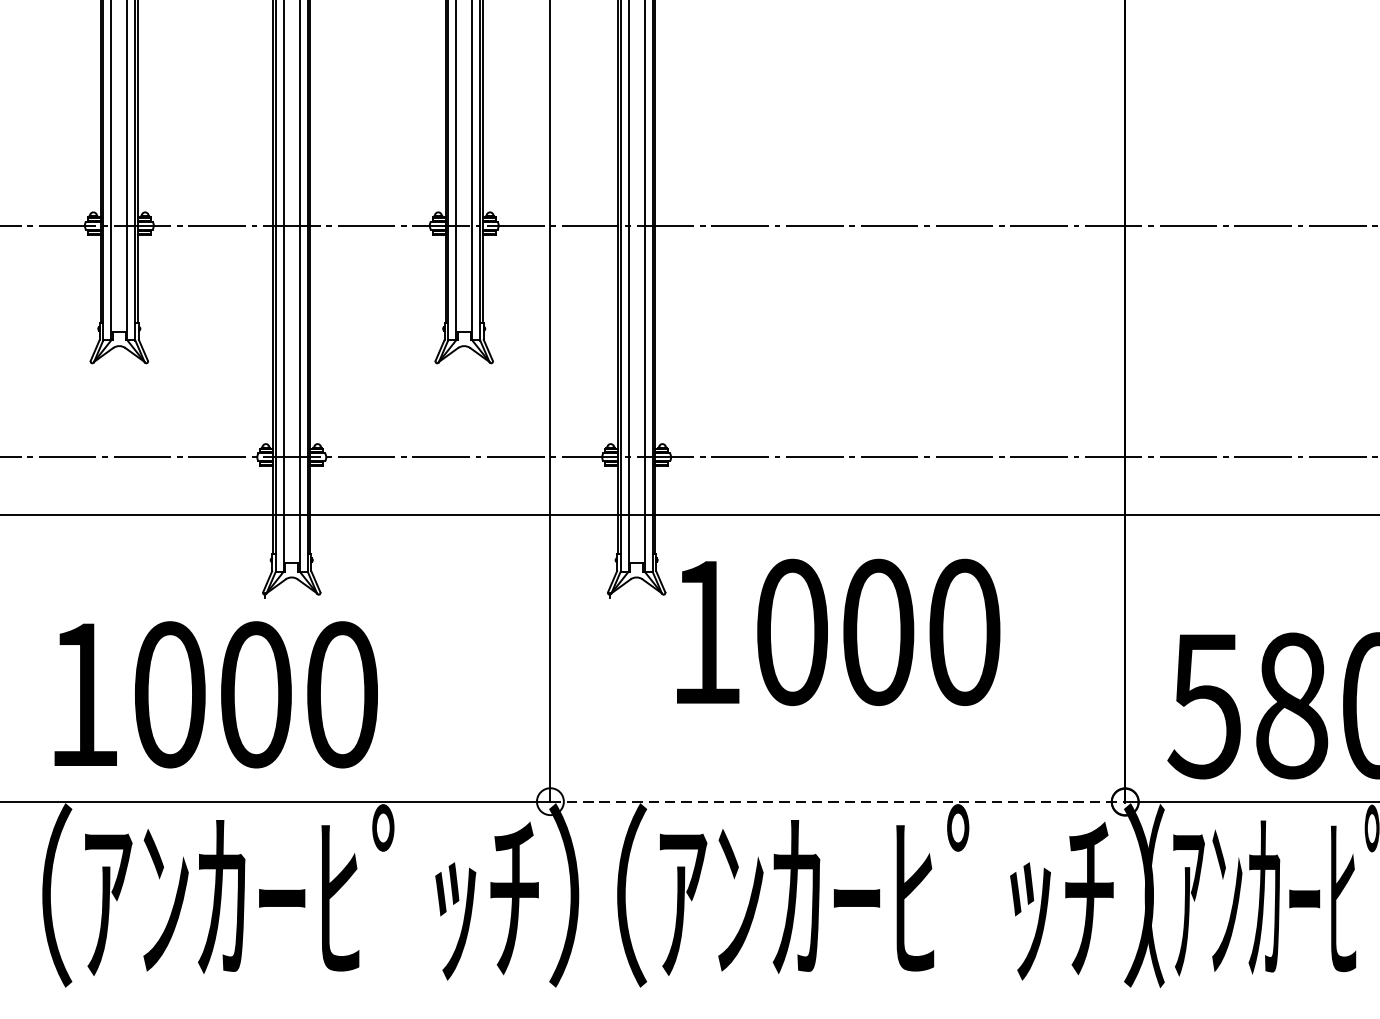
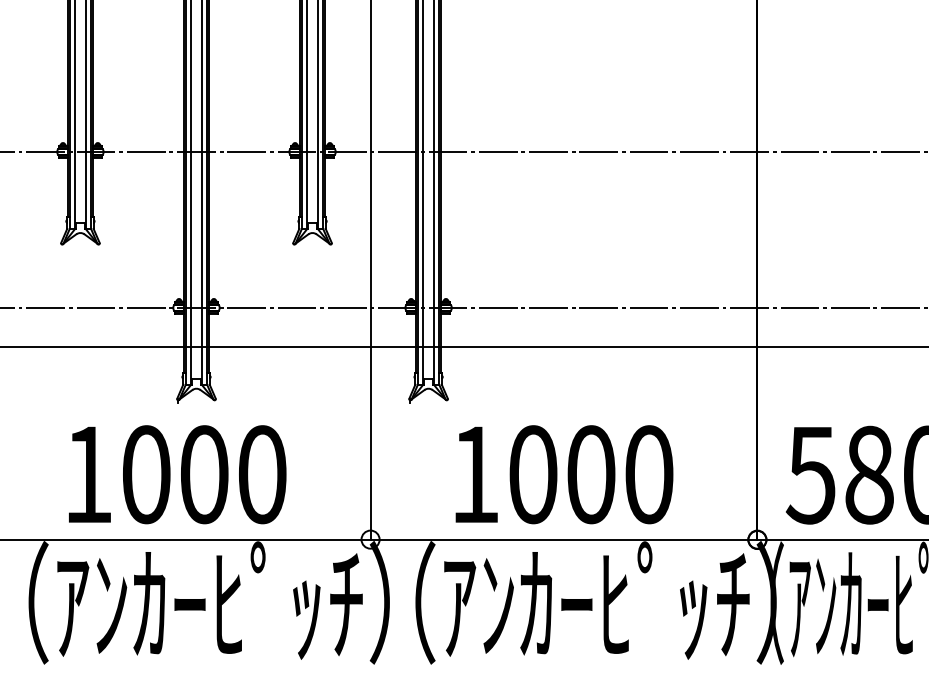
text: (838, 632) -> (564, 474), moved
text: (215, 694) -> (177, 474), moved
line: (838, 801) -> (564, 539), dashed -> solid

